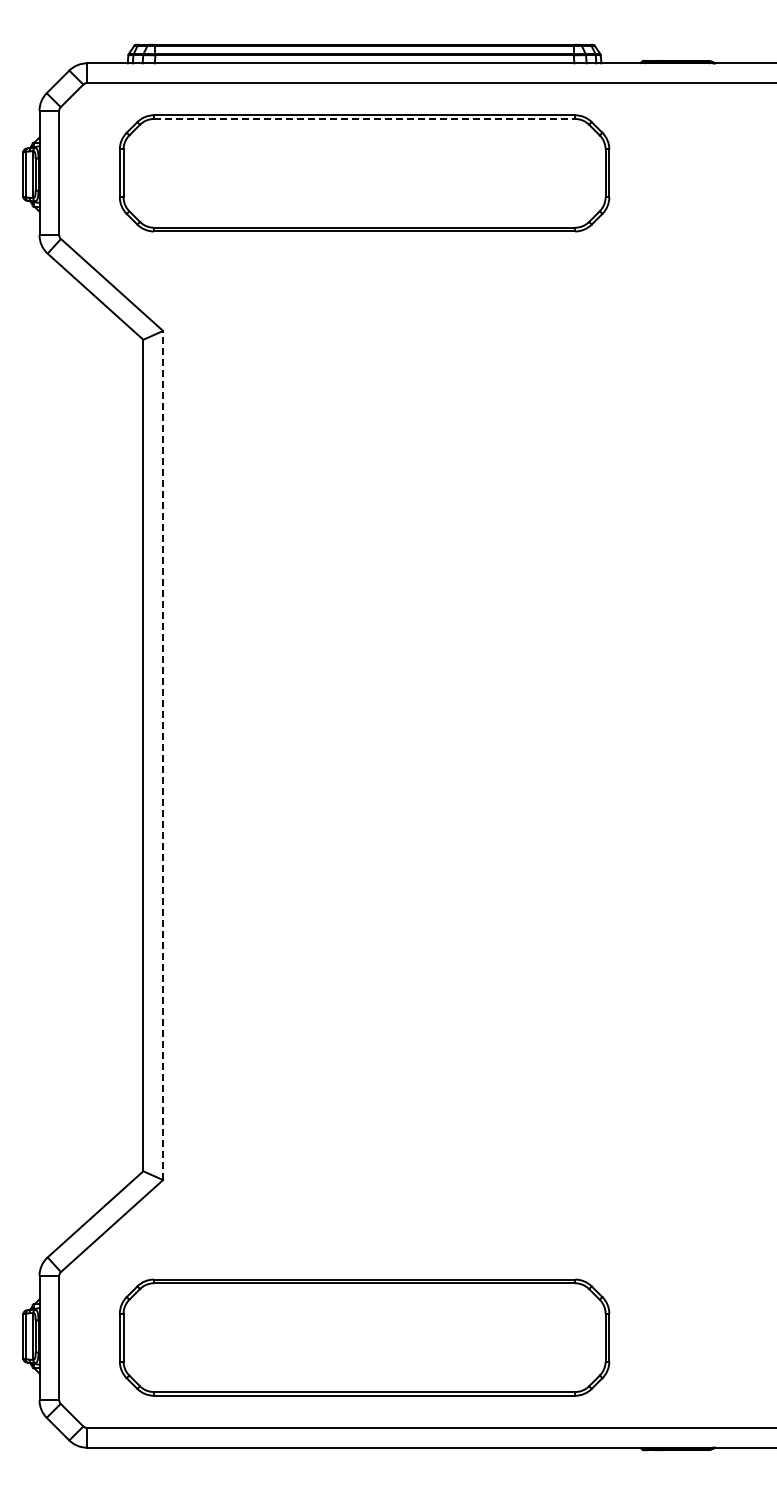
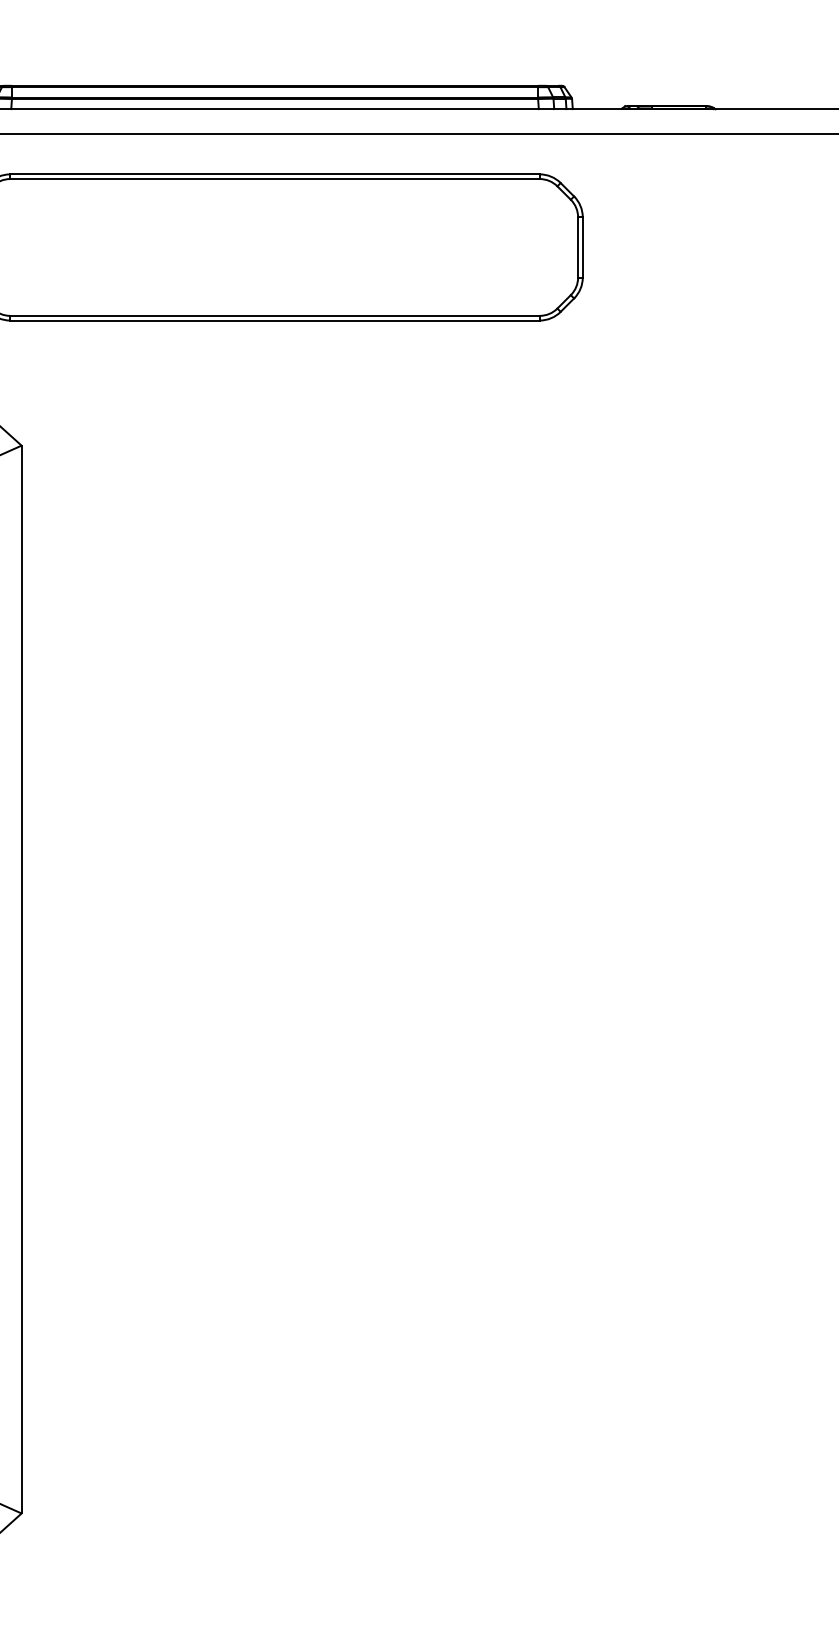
line: (364, 119) -> (274, 179), dashed -> solid
line: (163, 755) -> (22, 979), dashed -> solid

